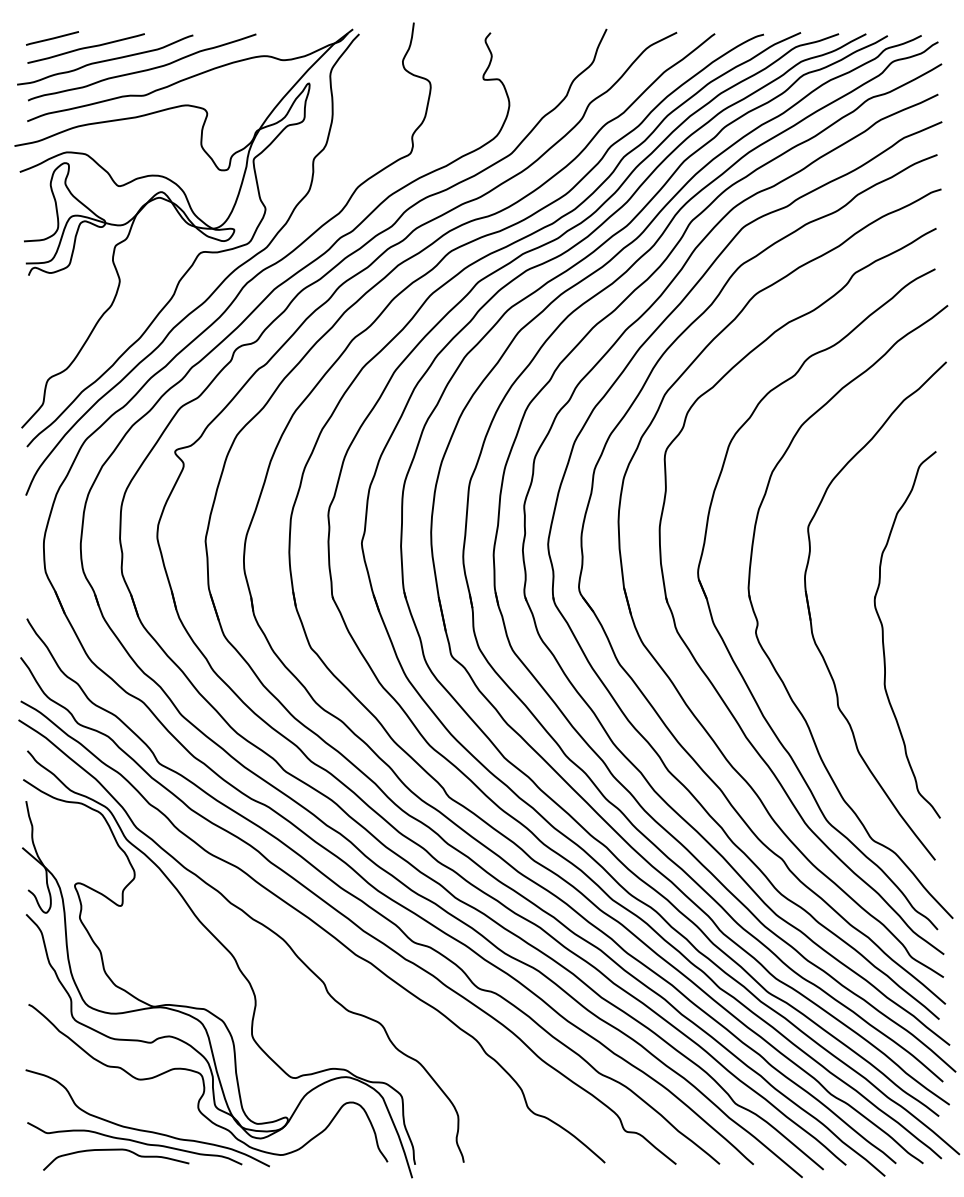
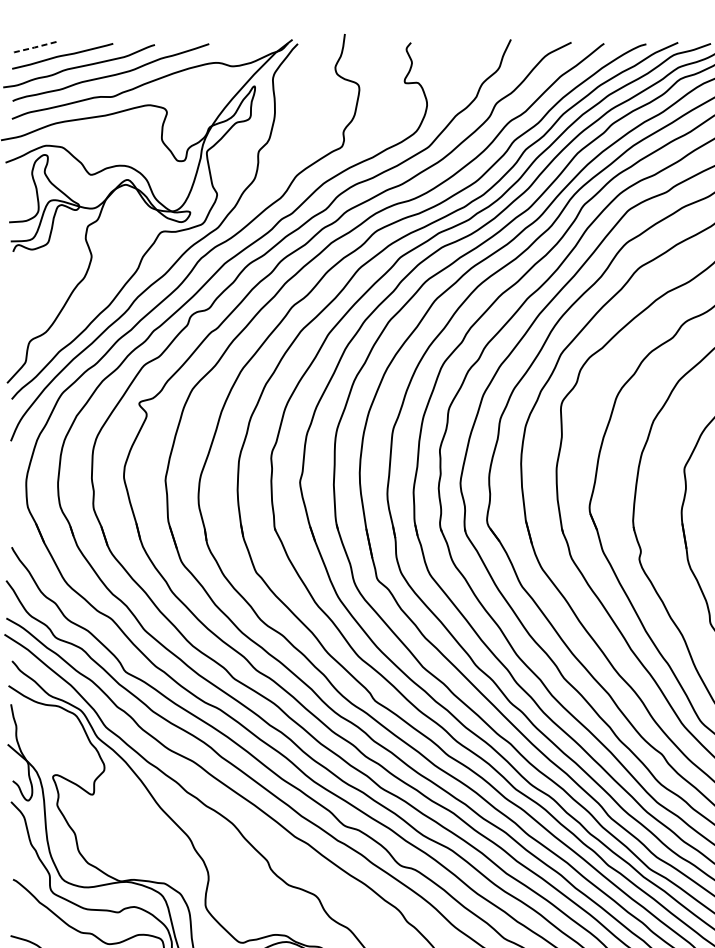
line: (51, 38) -> (32, 47), solid -> dashed

